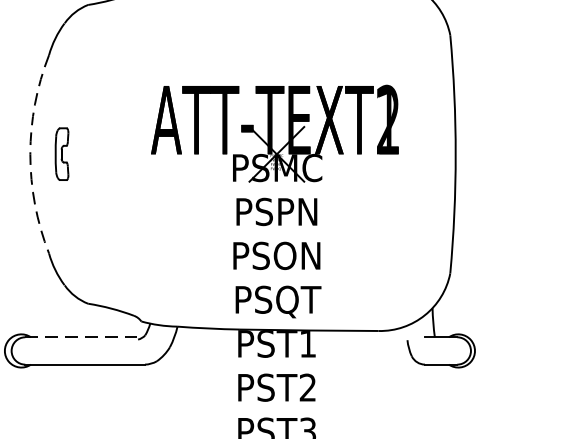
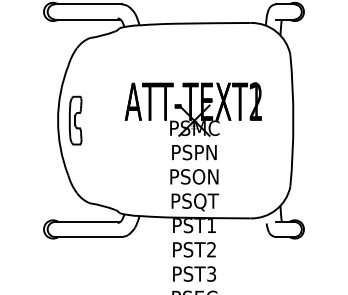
arc: (31, 154) -> (58, 120), dashed -> solid
part: (61, 154) -> (75, 120), size x1.67
line: (83, 336) -> (87, 221), dashed -> solid

